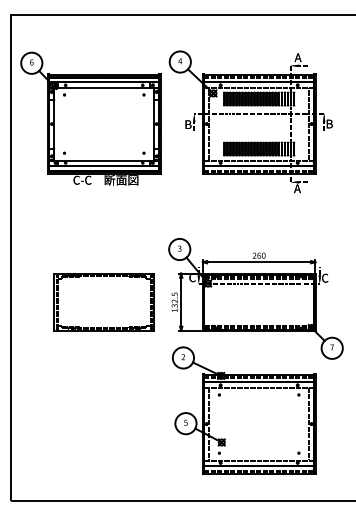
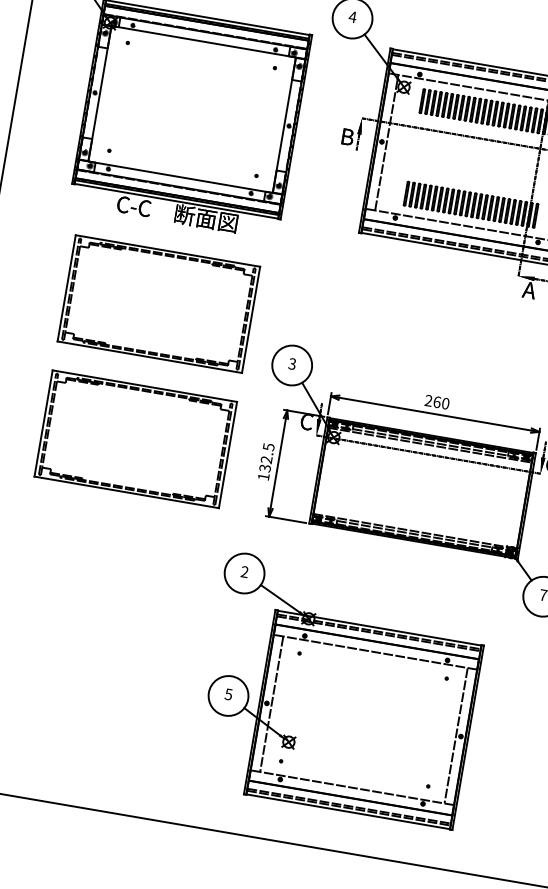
part: (103, 229) -> (157, 304), added
part: (243, 410) -> (339, 689), moved

